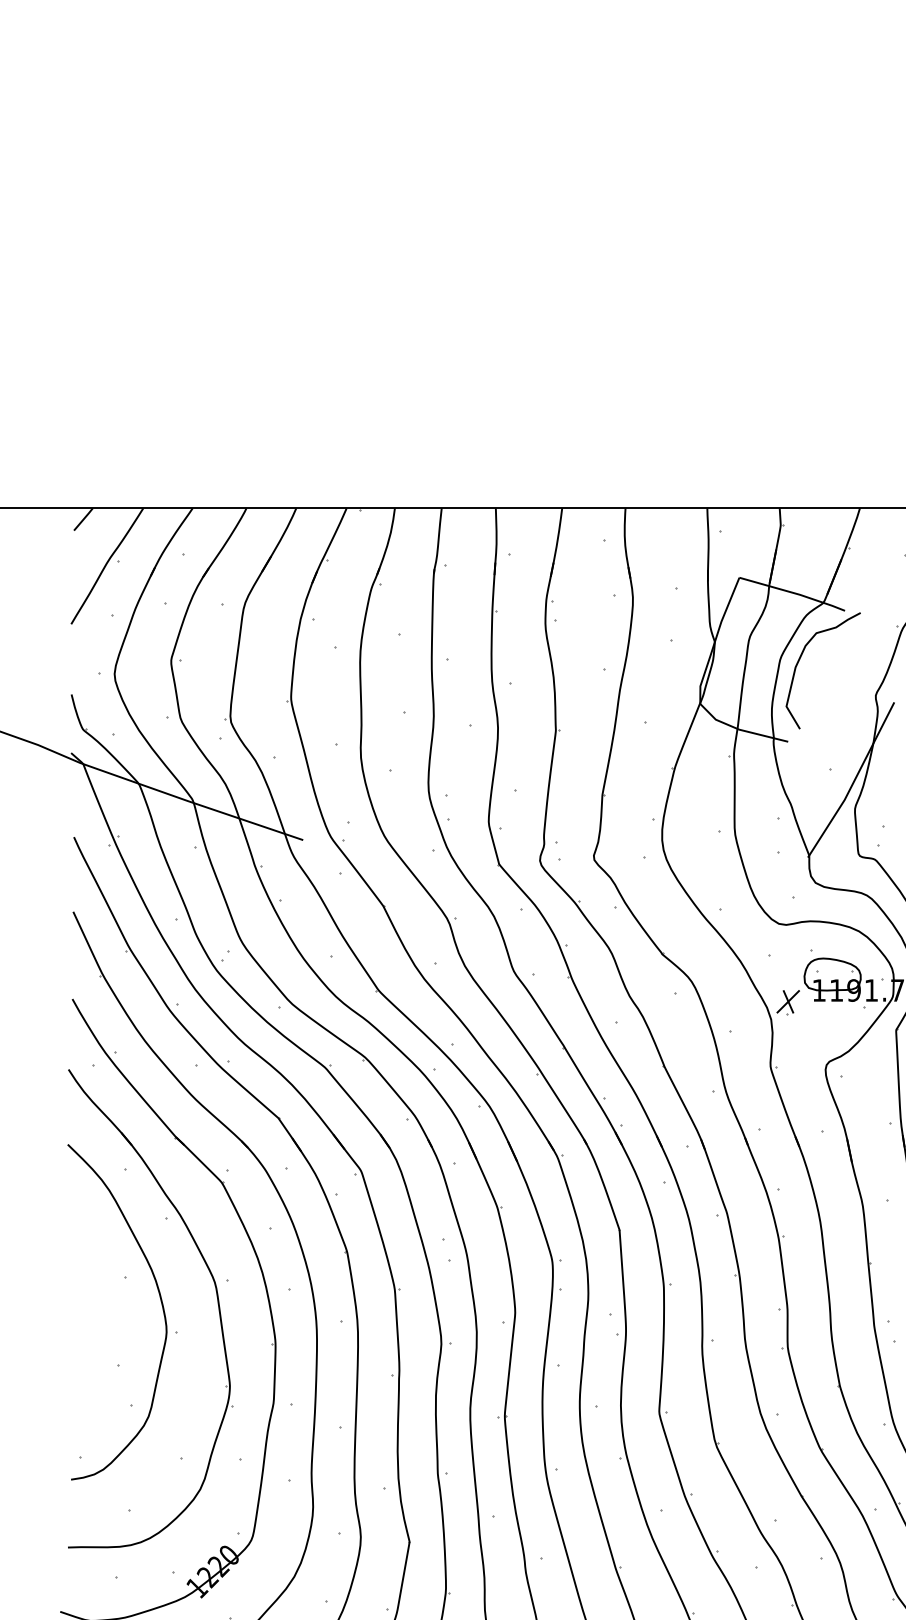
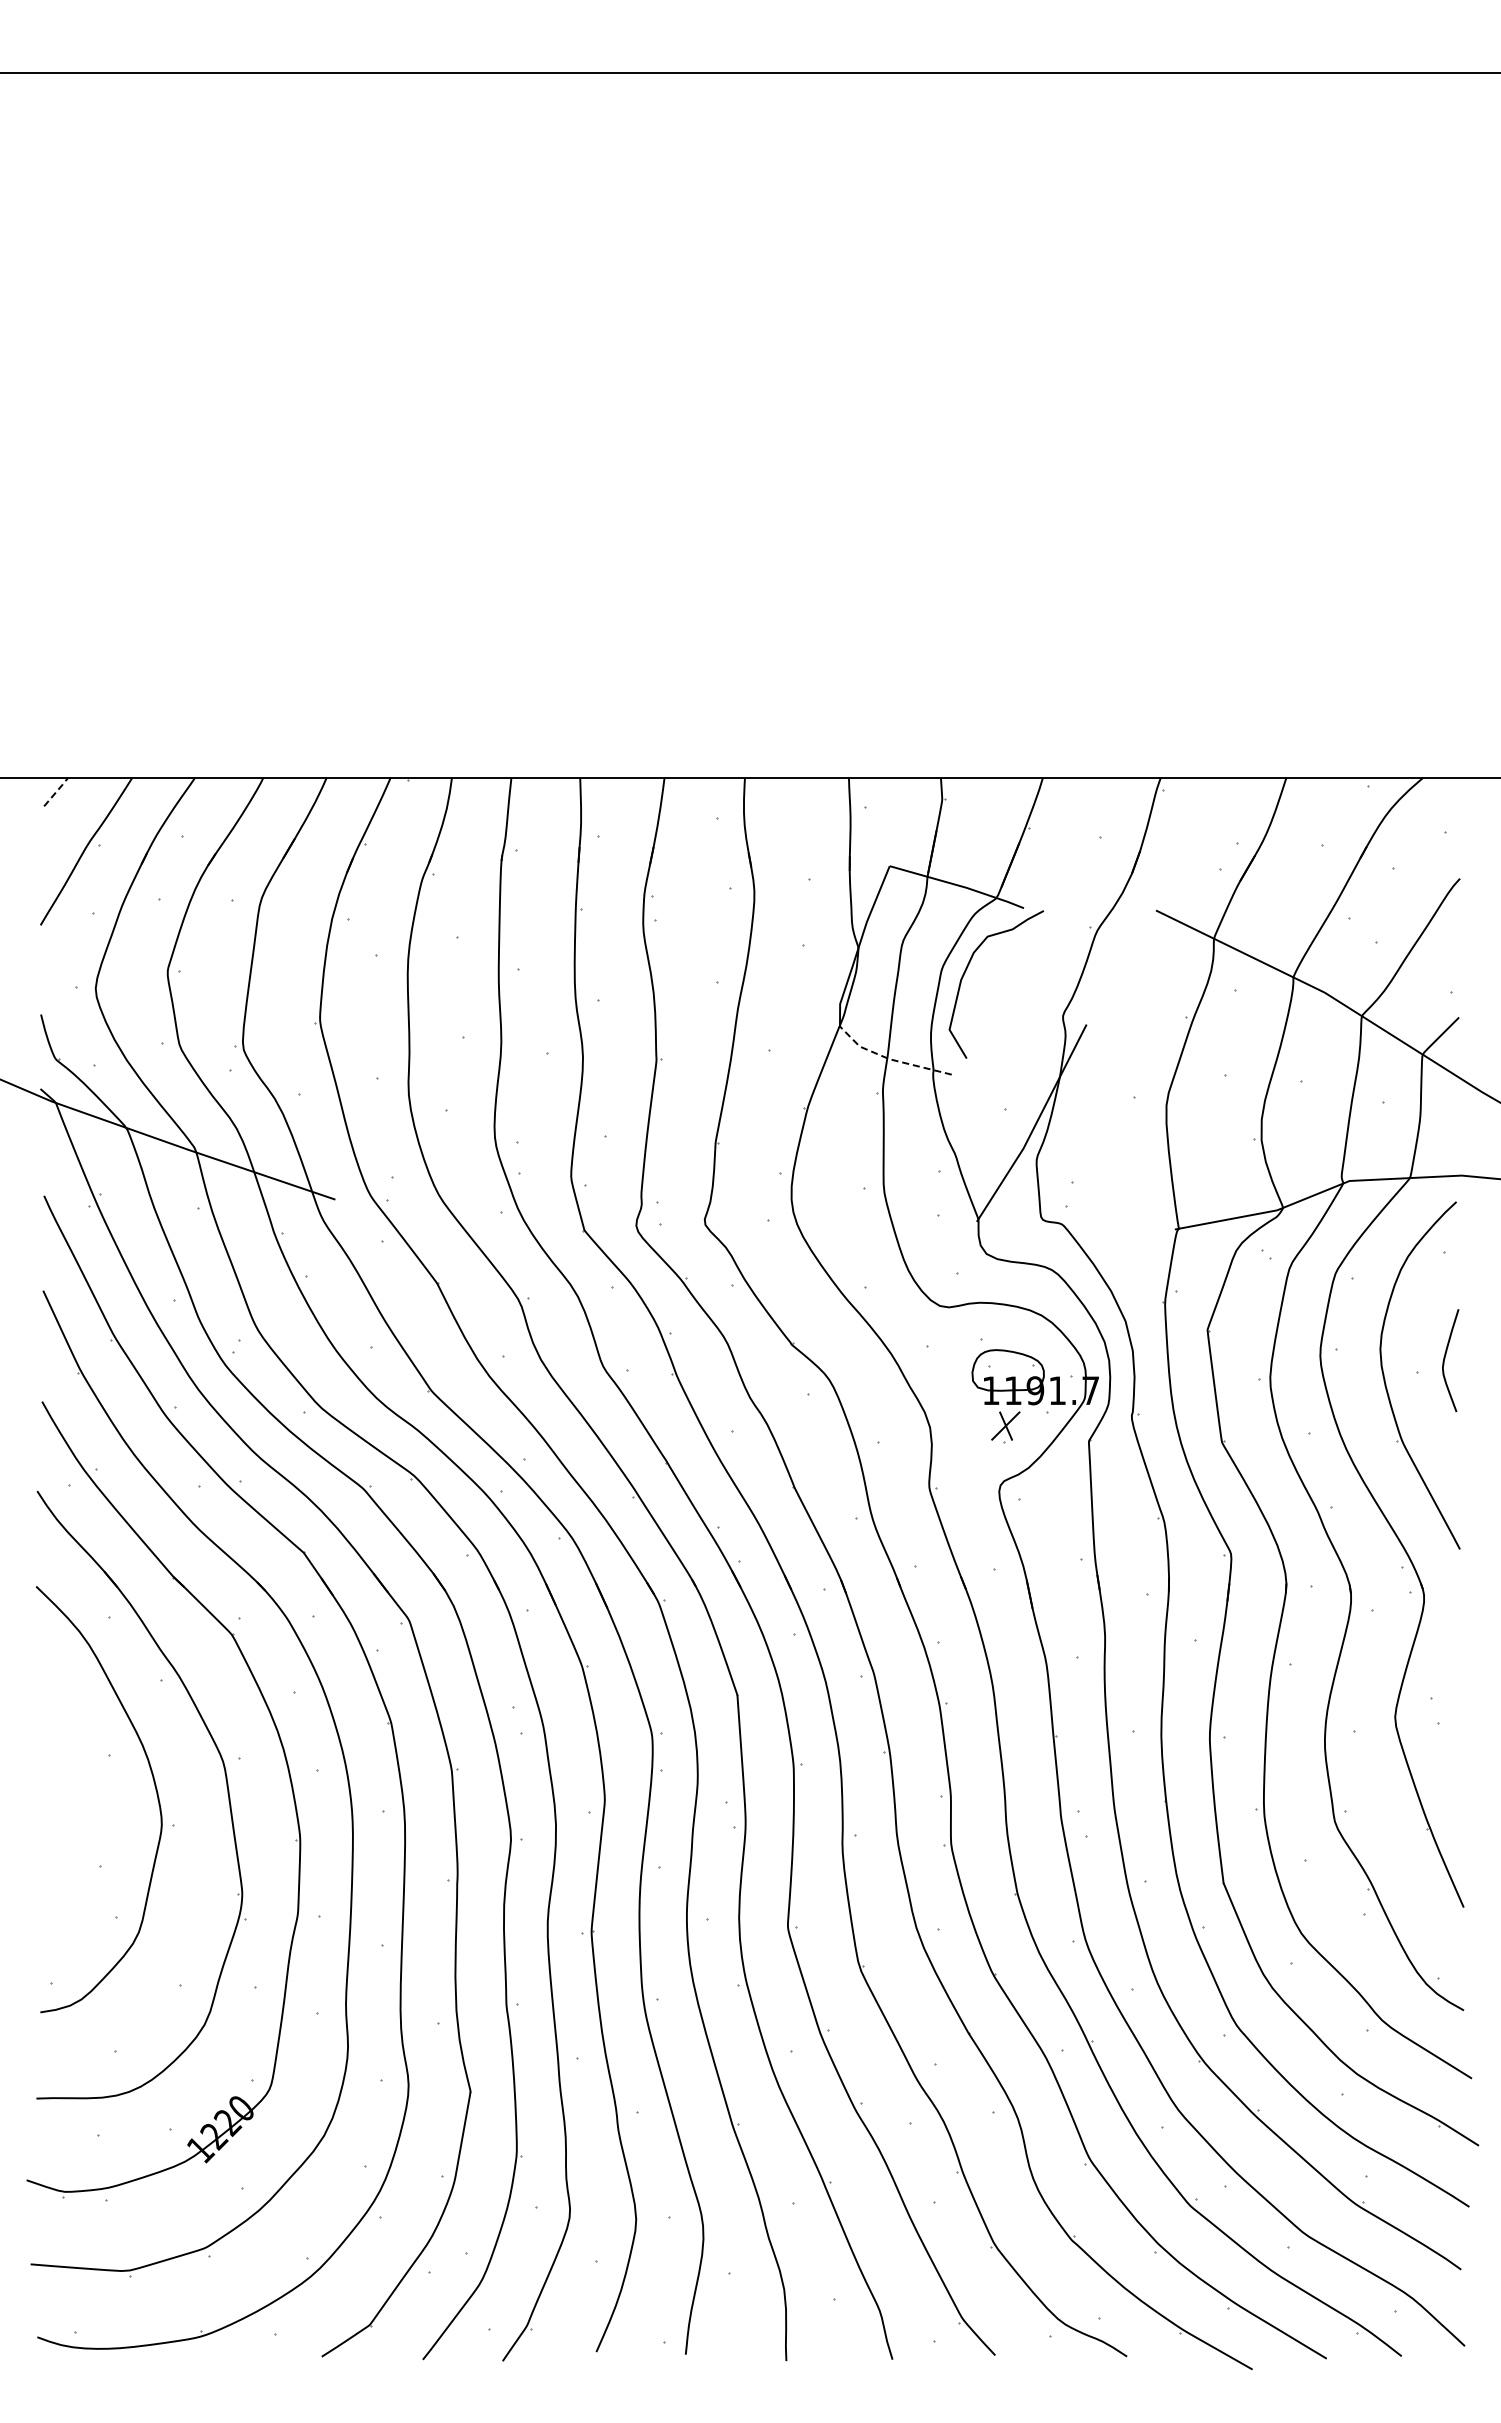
line: (83, 518) -> (56, 791), solid -> dashed
line: (739, 729) -> (889, 1059), solid -> dashed
part: (788, 1002) -> (1005, 1427), moved

